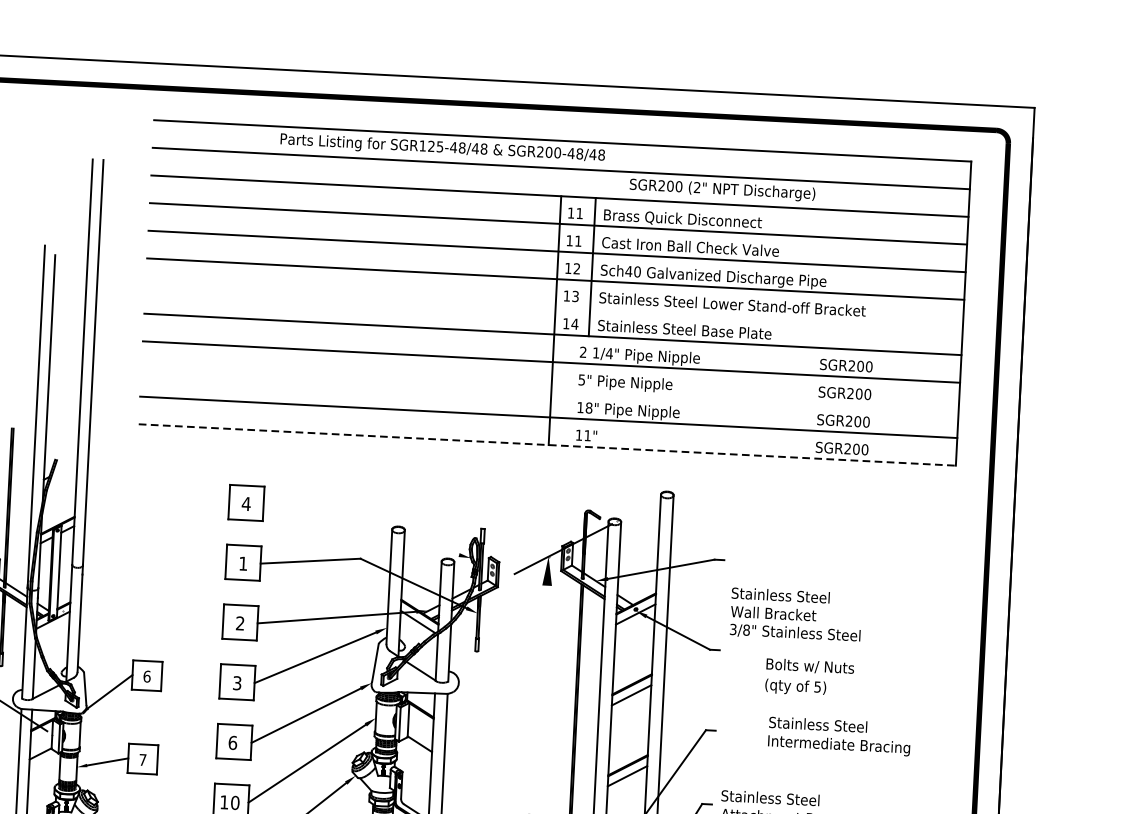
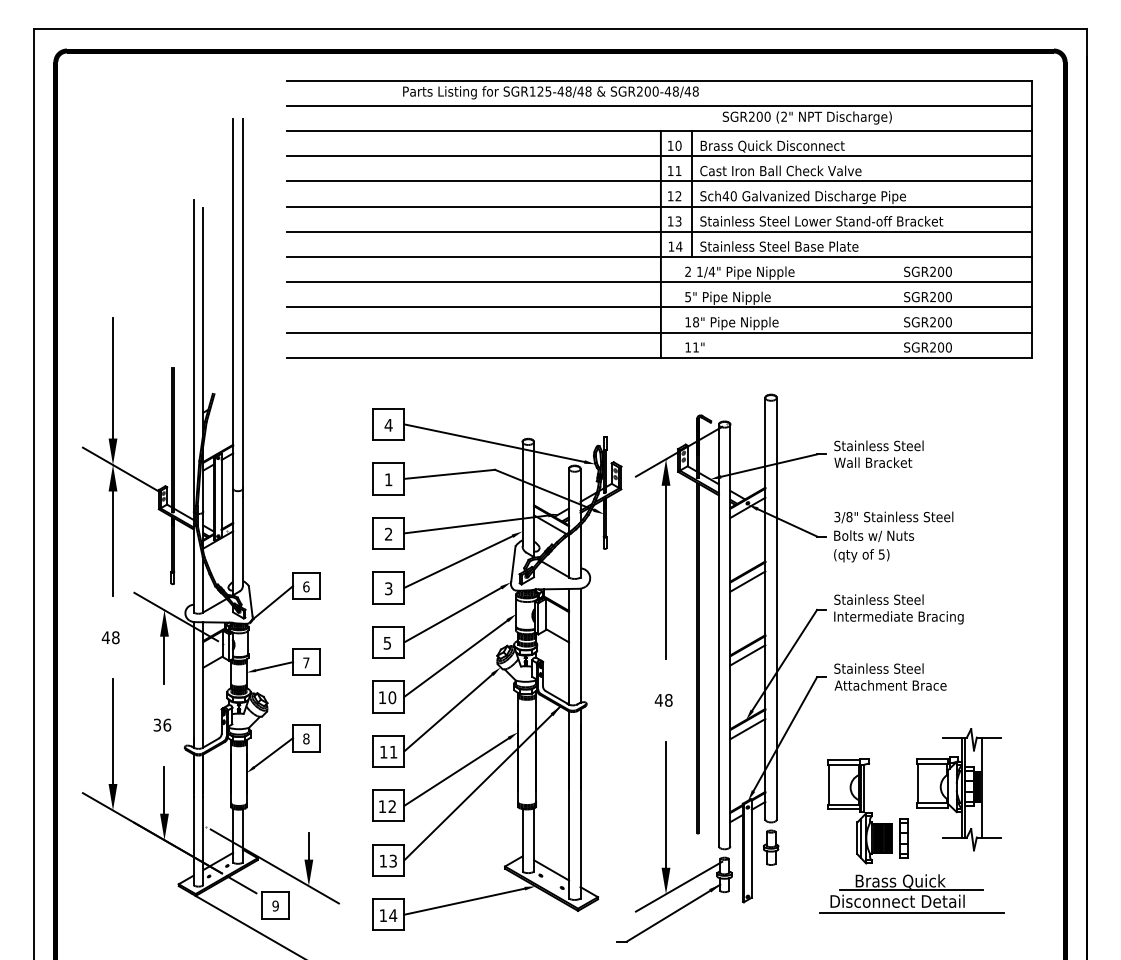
text: (579, 213) -> (678, 145), 11 -> 10
line: (554, 306) -> (659, 231), added
line: (549, 389) -> (659, 307), added
line: (547, 444) -> (659, 357), dashed -> solid
line: (361, 528) -> (494, 442), added
text: (779, 603) -> (878, 453), moved
text: (810, 677) -> (874, 546), moved
line: (542, 679) -> (666, 571), added
text: (839, 736) -> (898, 609), moved
text: (232, 742) -> (387, 642), 6 -> 5

